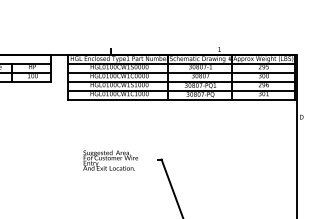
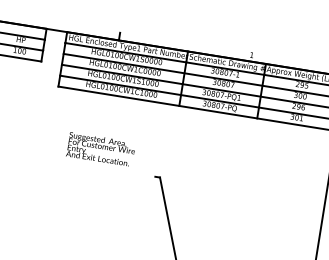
text: (110, 160) -> (100, 149), moved

